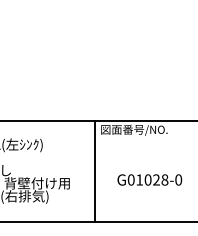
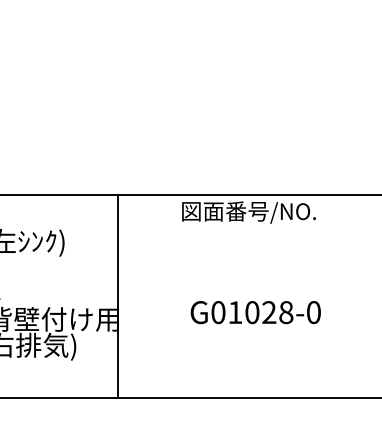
line: (95, 171) -> (118, 295), moved
text: (149, 179) -> (255, 311), moved

